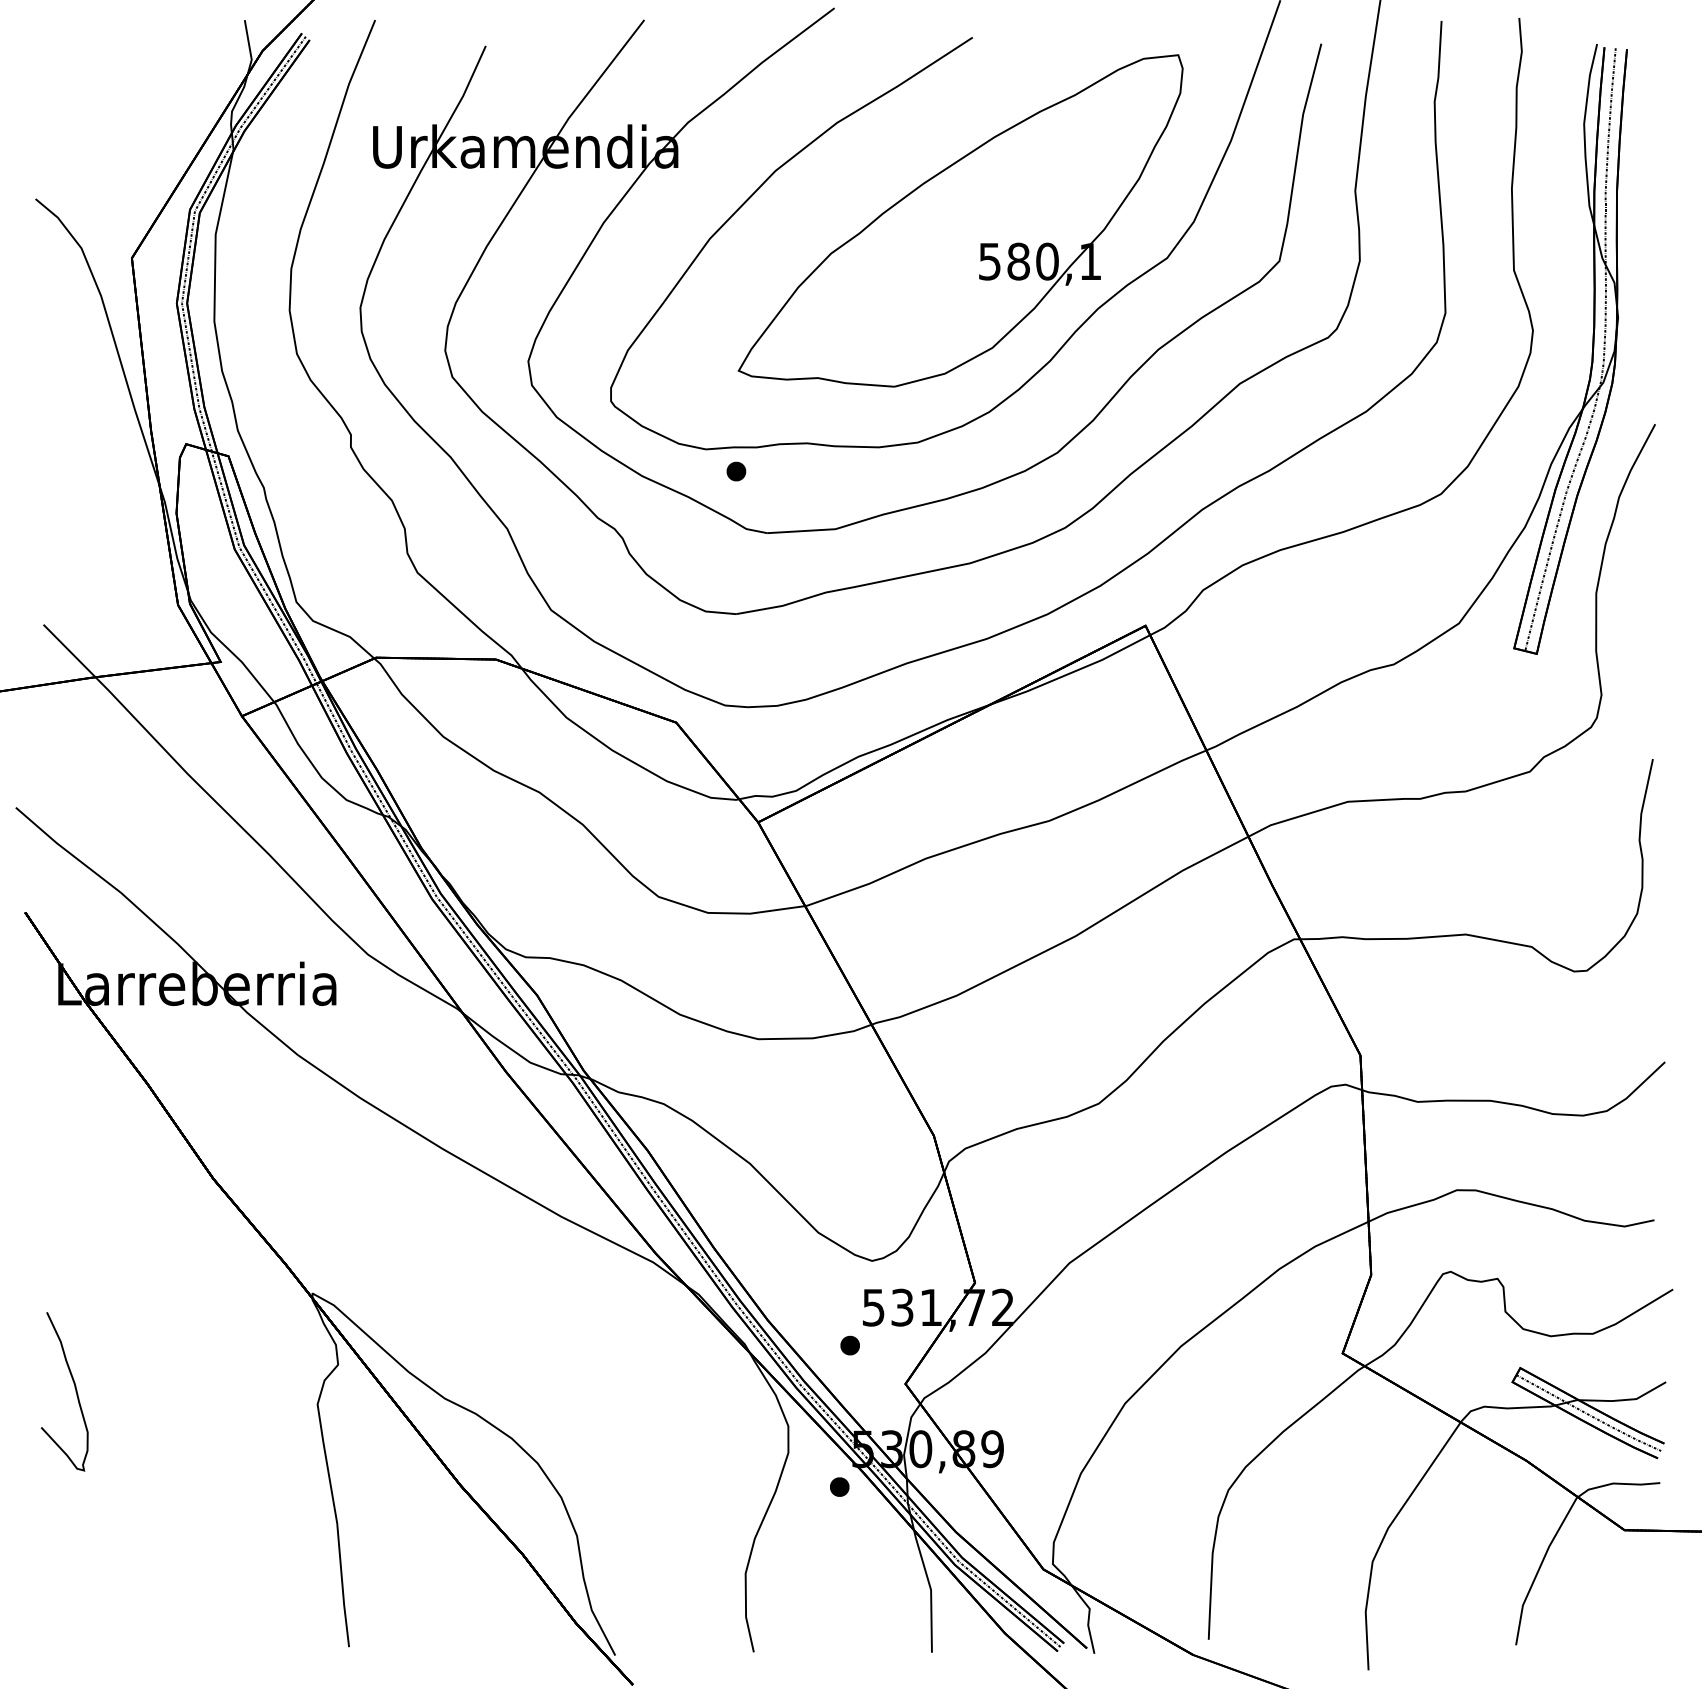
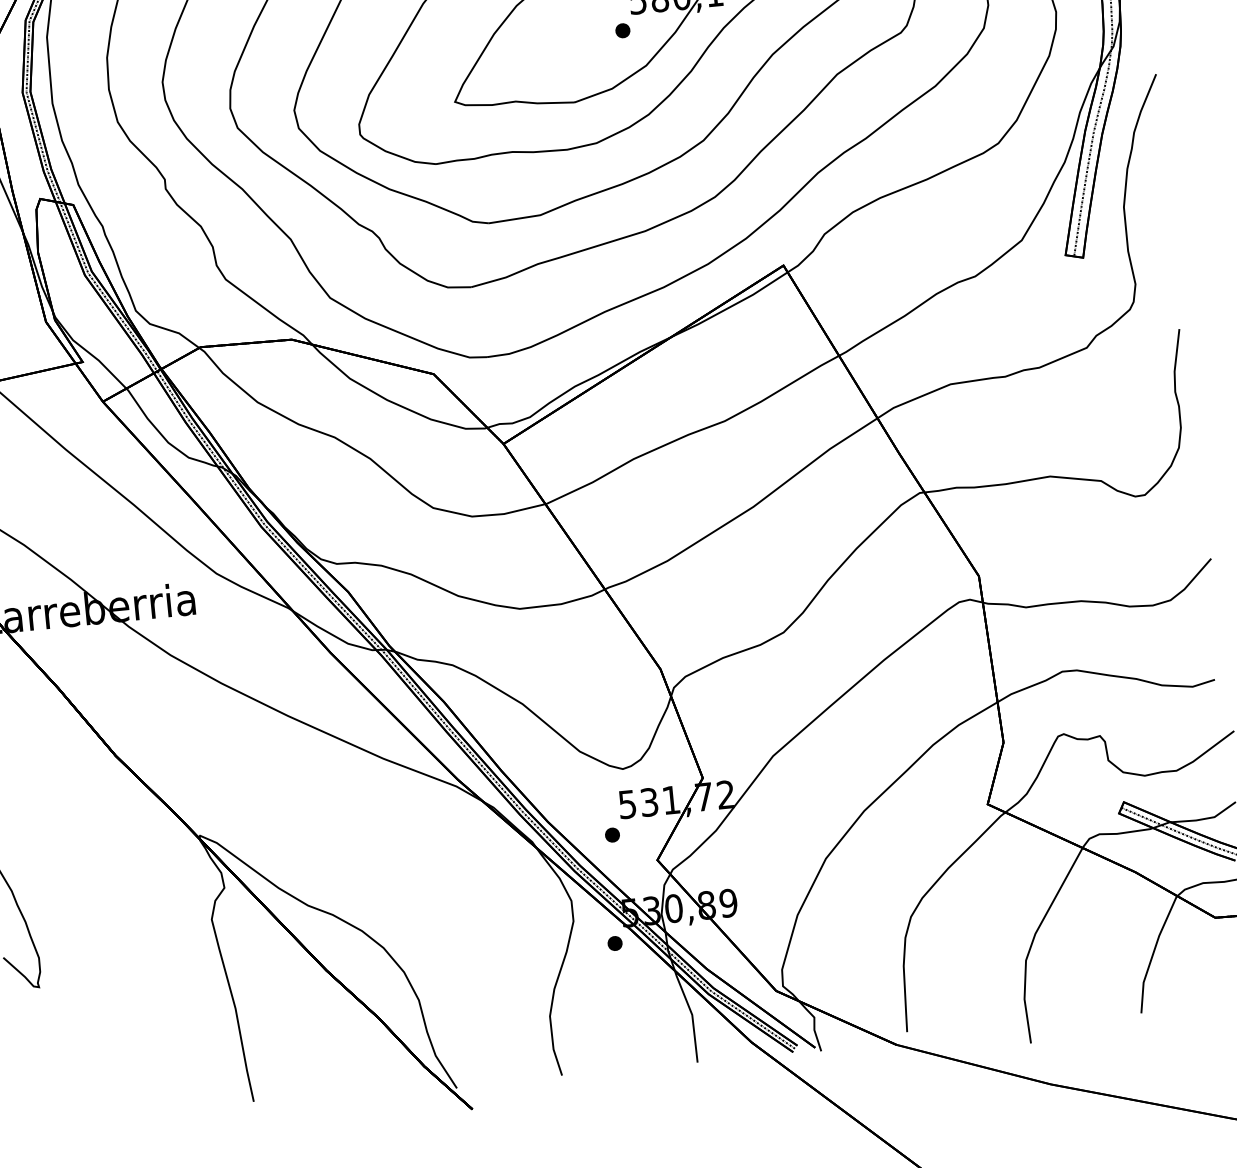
part: (736, 471) -> (622, 30), moved

